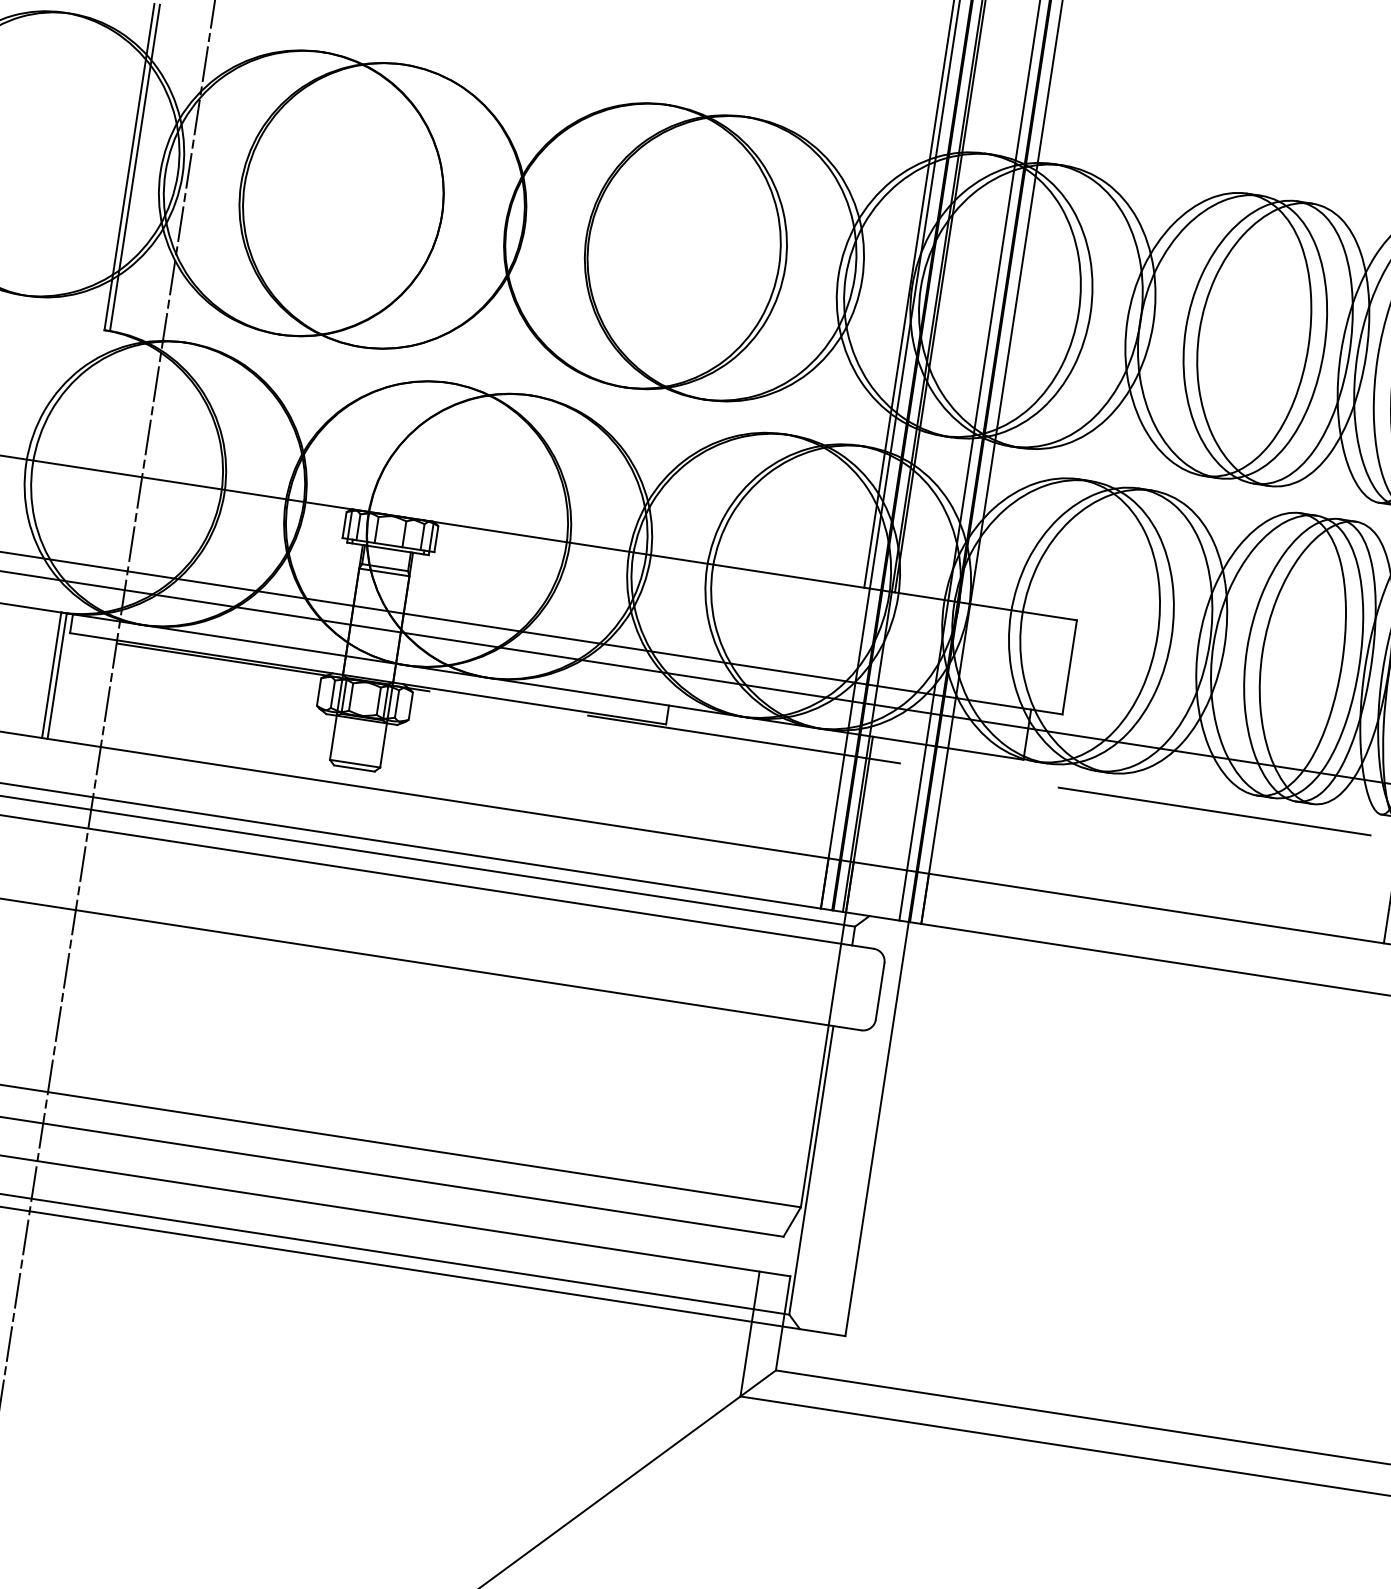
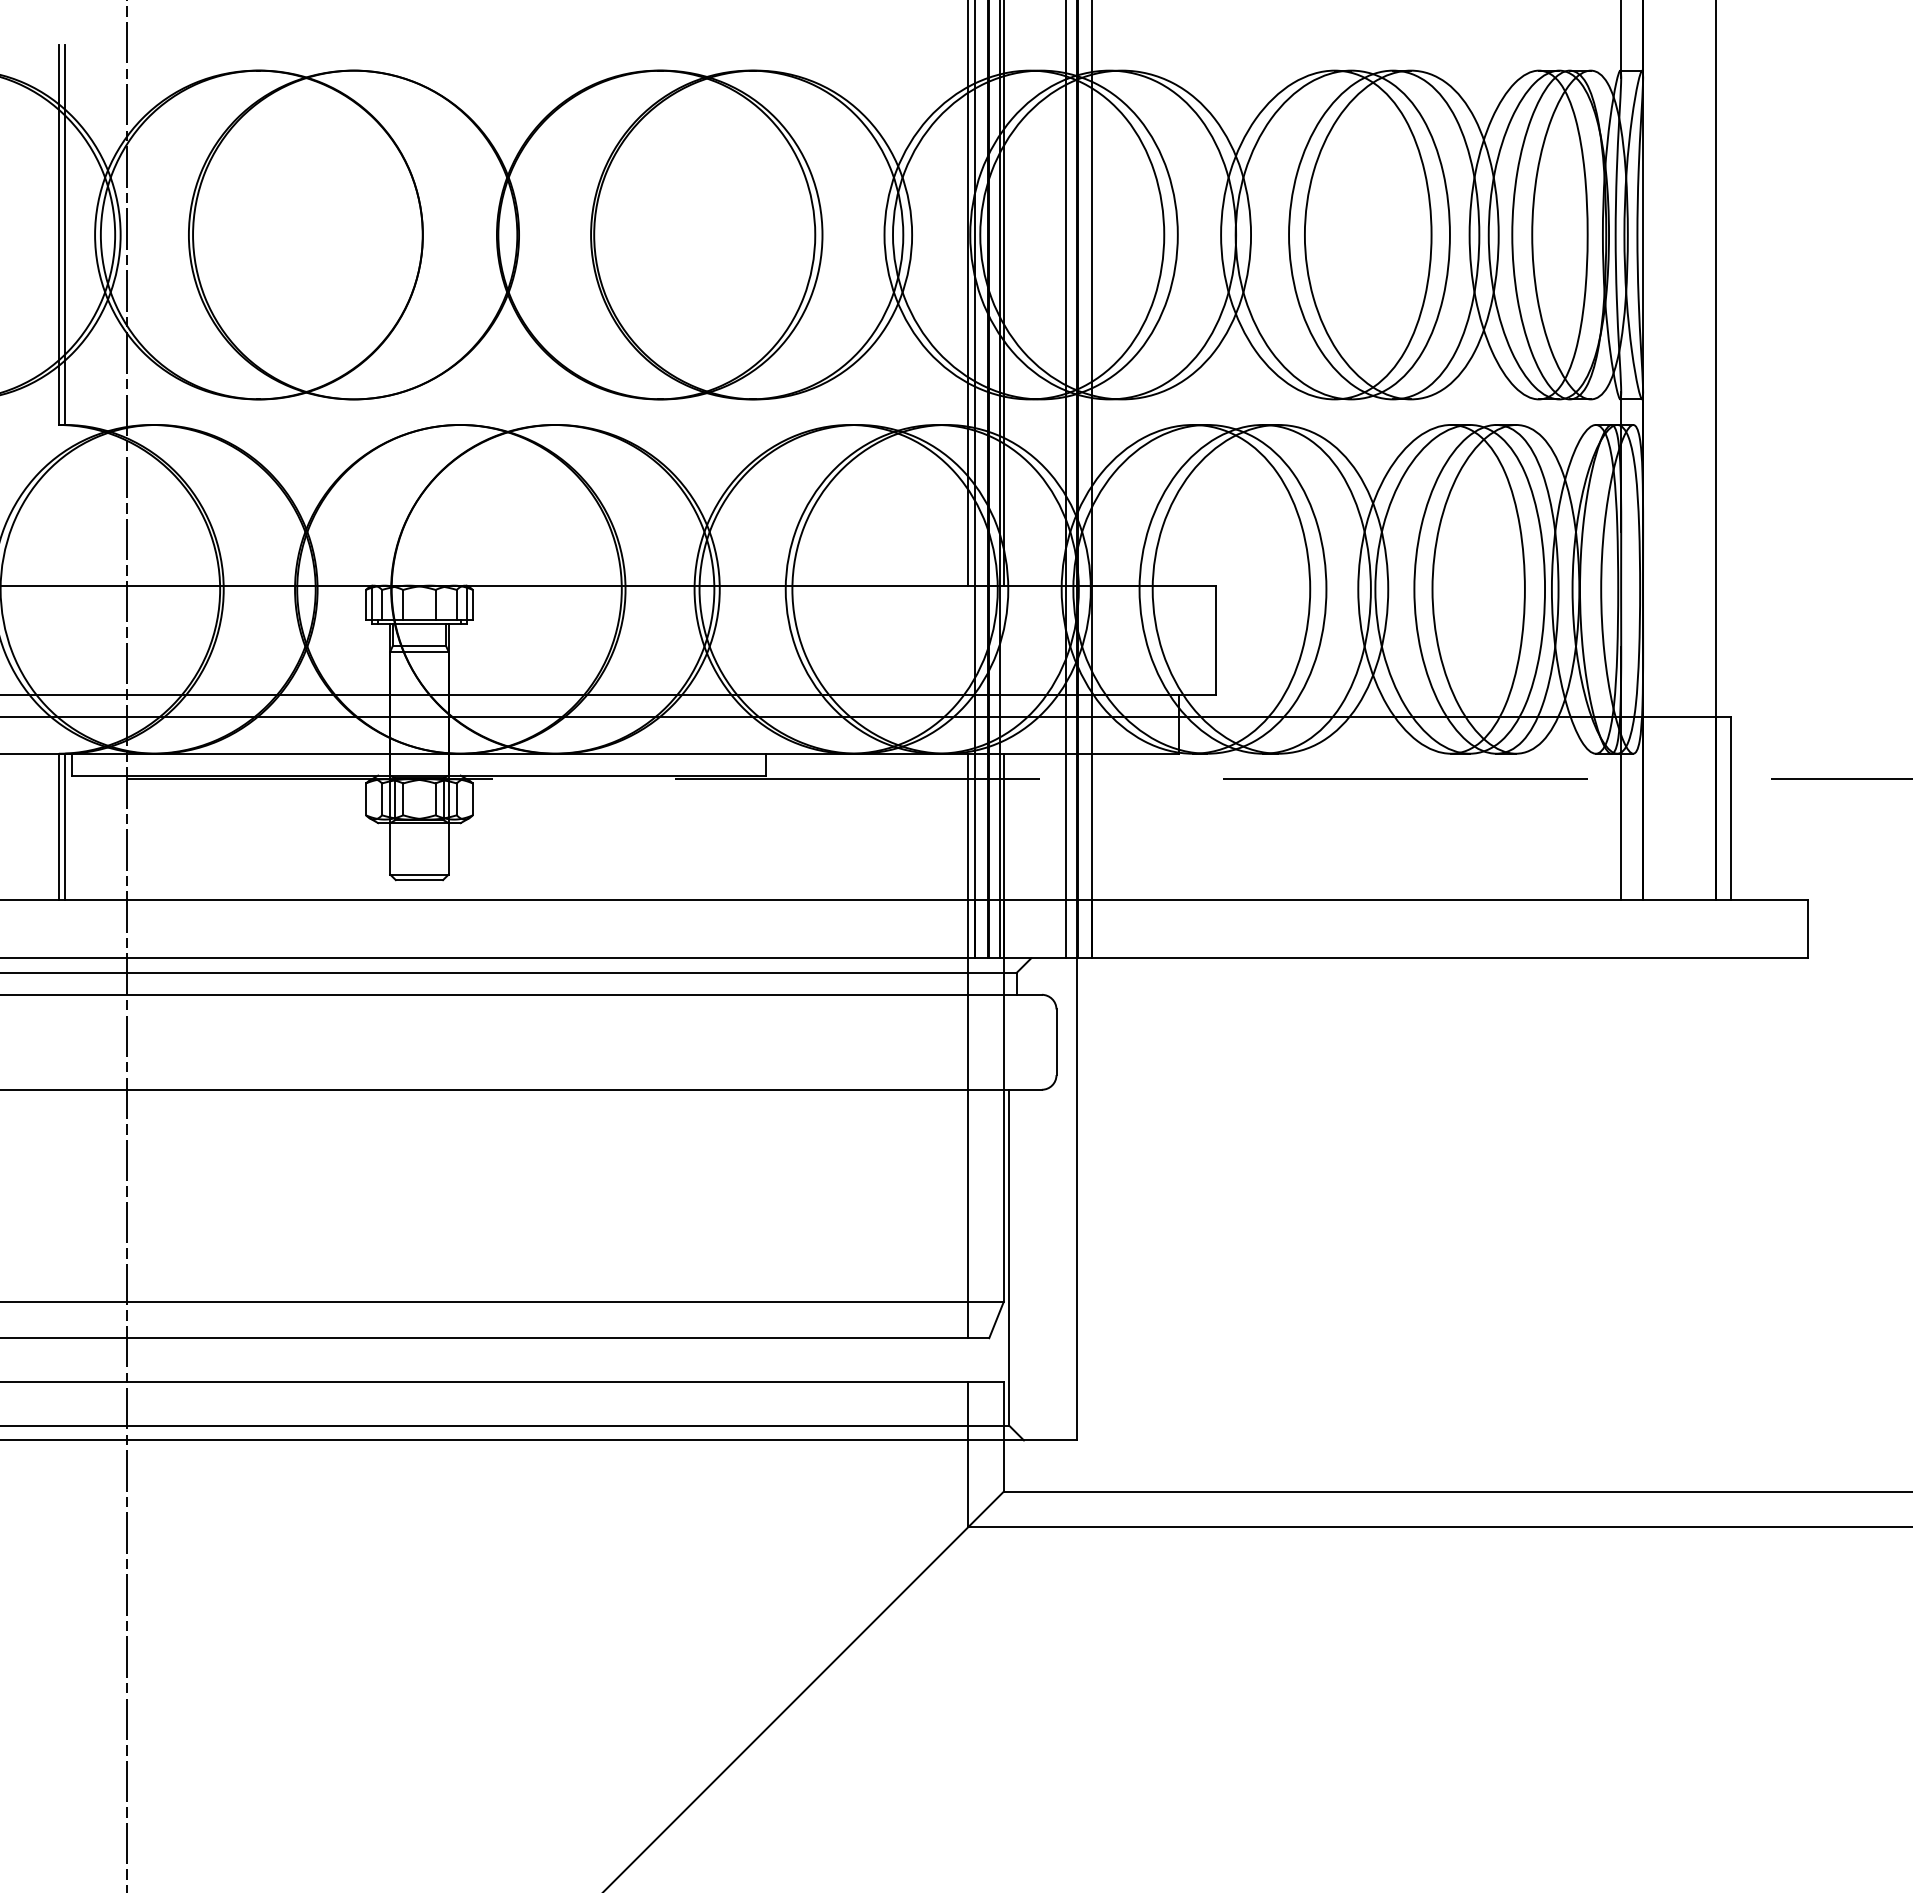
line: (804, 982) -> (968, 1045), added

